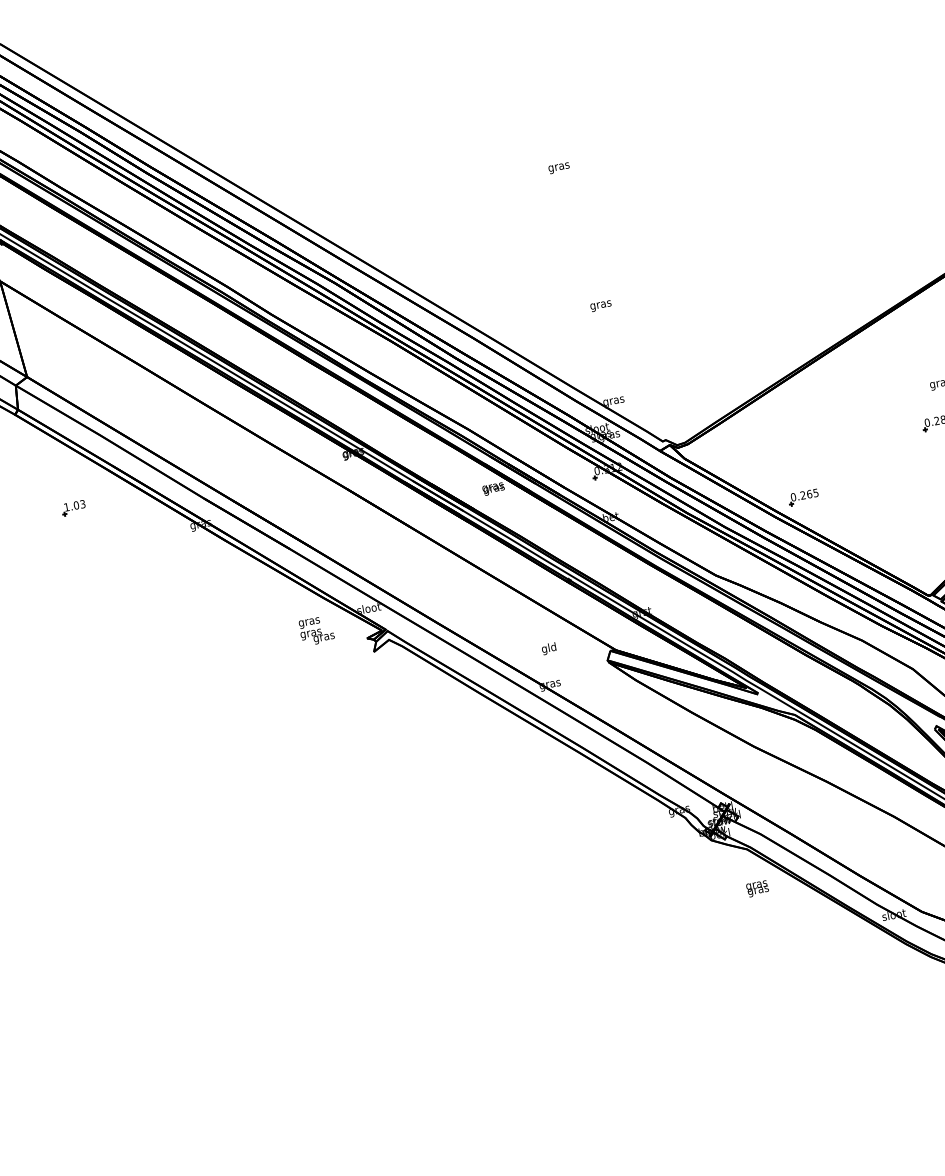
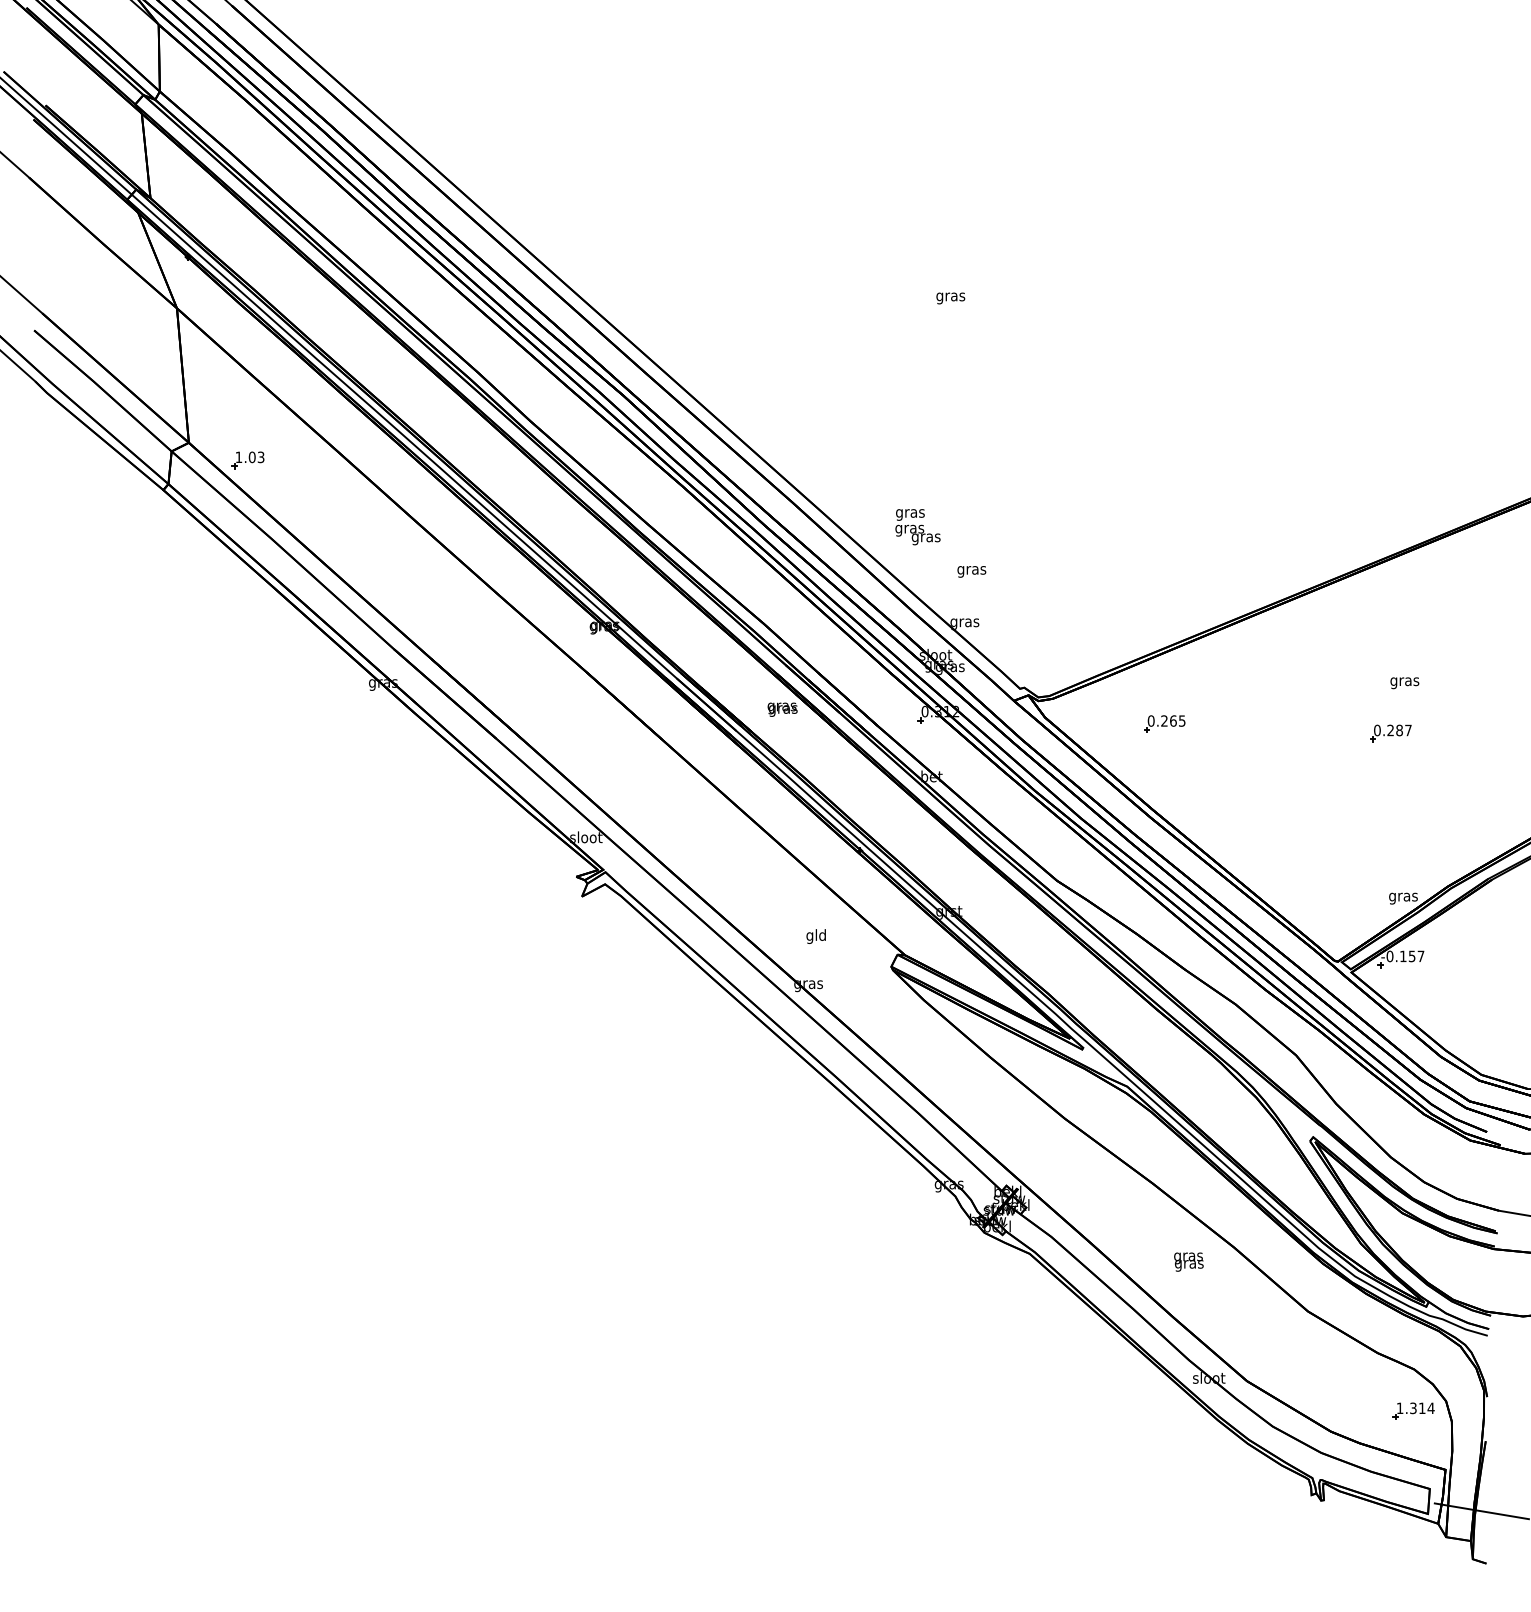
text: (600, 305) -> (971, 571), moved
part: (803, 497) -> (1164, 723), moved
part: (73, 508) -> (247, 460), moved
text: (316, 631) -> (917, 527), moved
text: (757, 888) -> (1188, 1261), moved

